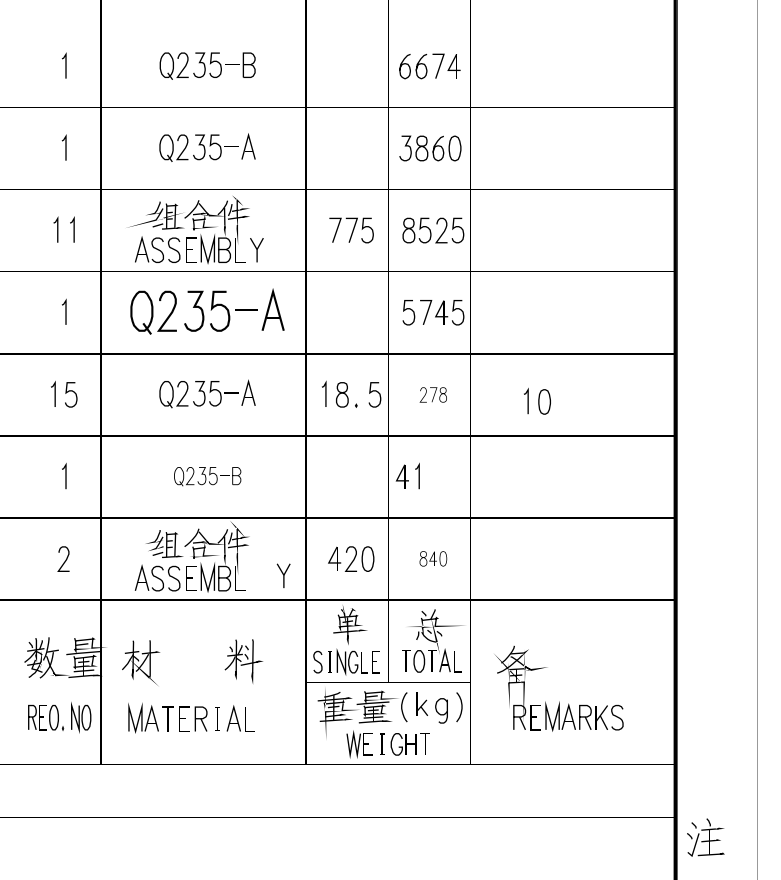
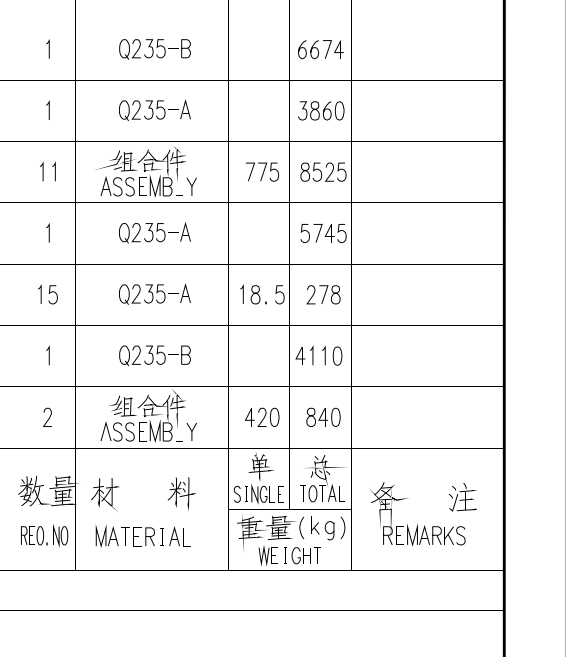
part: (206, 311) -> (154, 232), size x0.62
part: (433, 394) -> (323, 294), size x1.67
part: (537, 401) -> (332, 355), moved
part: (206, 476) -> (154, 355), size x1.43
part: (433, 557) -> (323, 416), size x1.67
part: (283, 575) -> (191, 431), moved
part: (705, 837) -> (462, 497), moved

